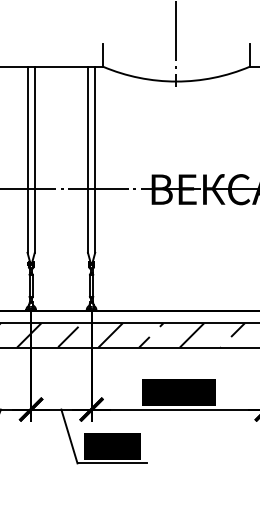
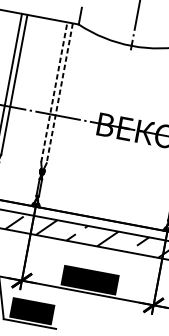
line: (87, 159) -> (54, 92), solid -> dashed
line: (95, 160) -> (59, 93), solid -> dashed

